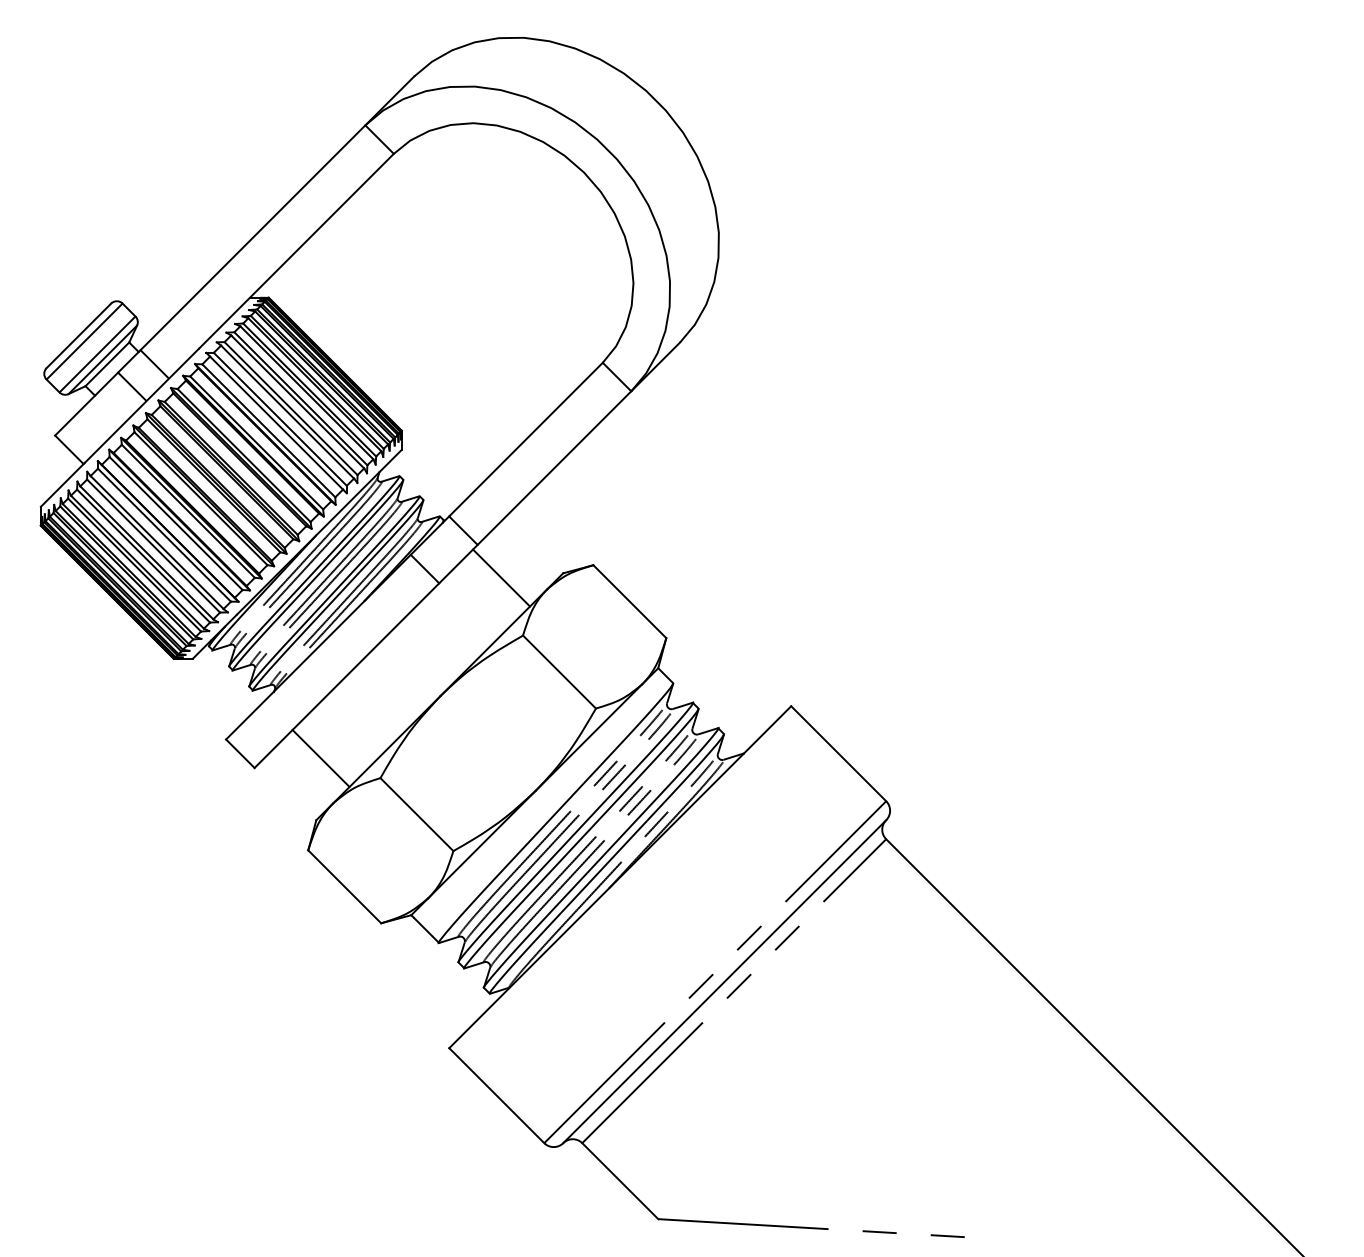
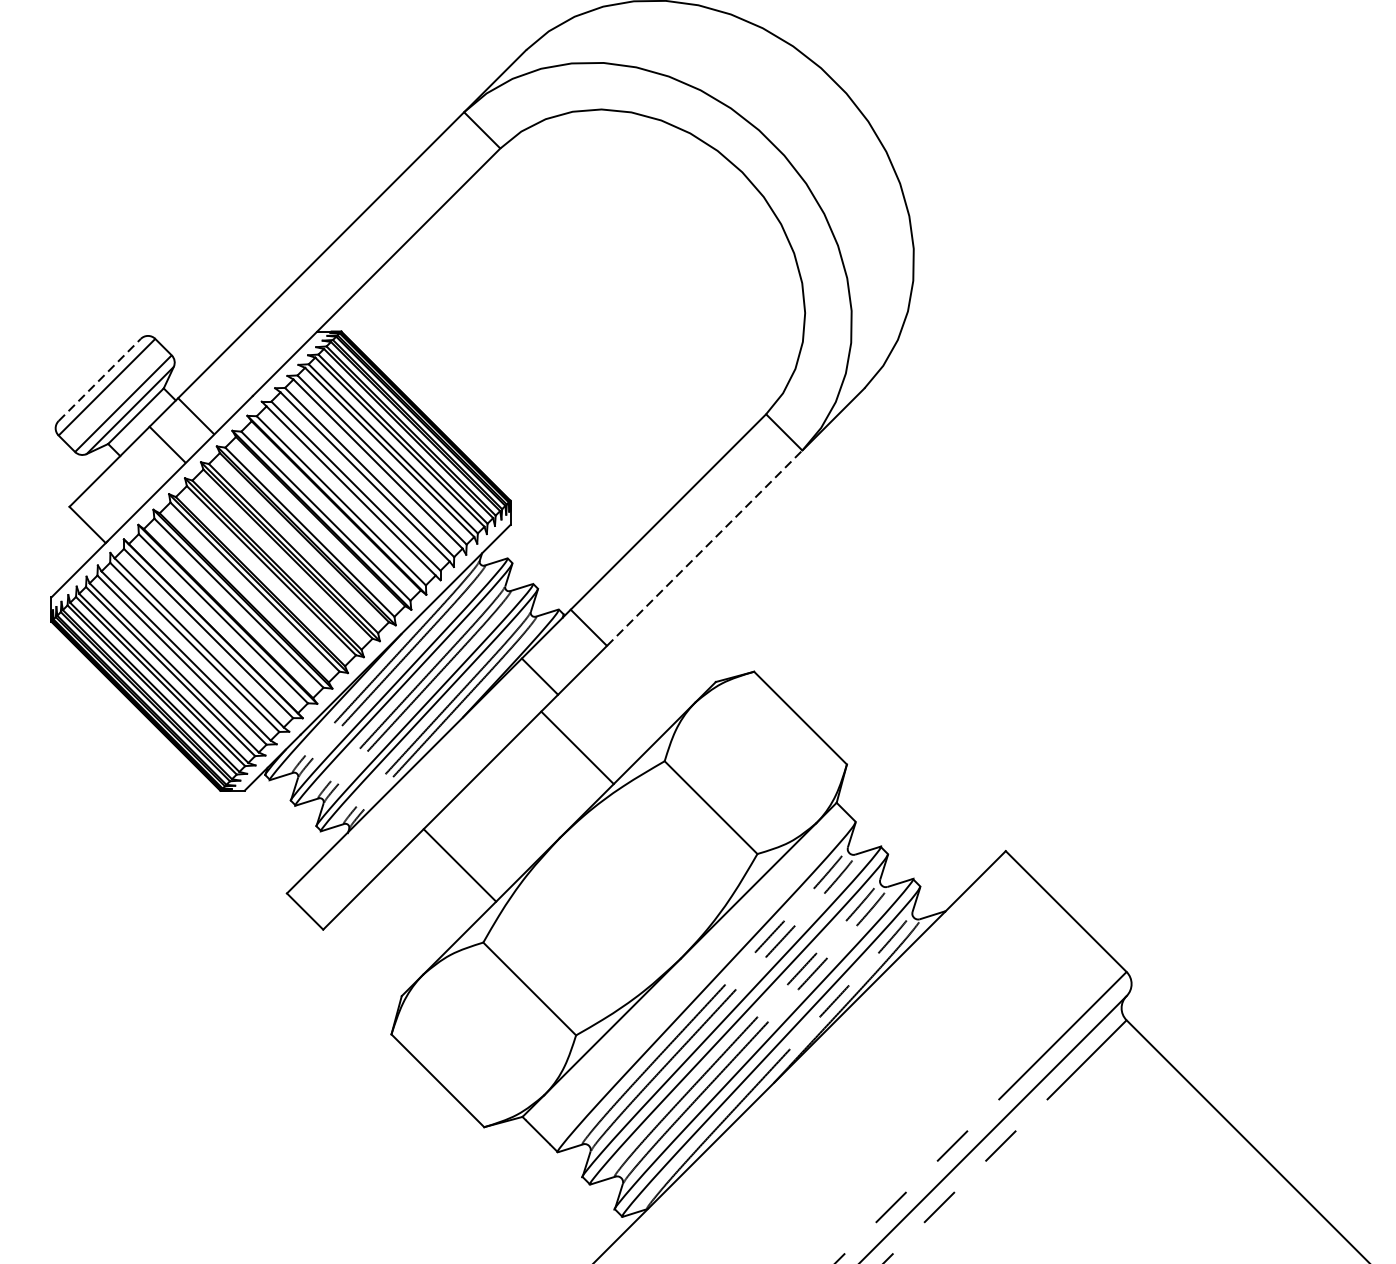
line: (78, 335) -> (99, 379), solid -> dashed
line: (554, 468) -> (704, 548), solid -> dashed
line: (501, 577) -> (577, 747), moved
line: (320, 758) -> (459, 865), moved

